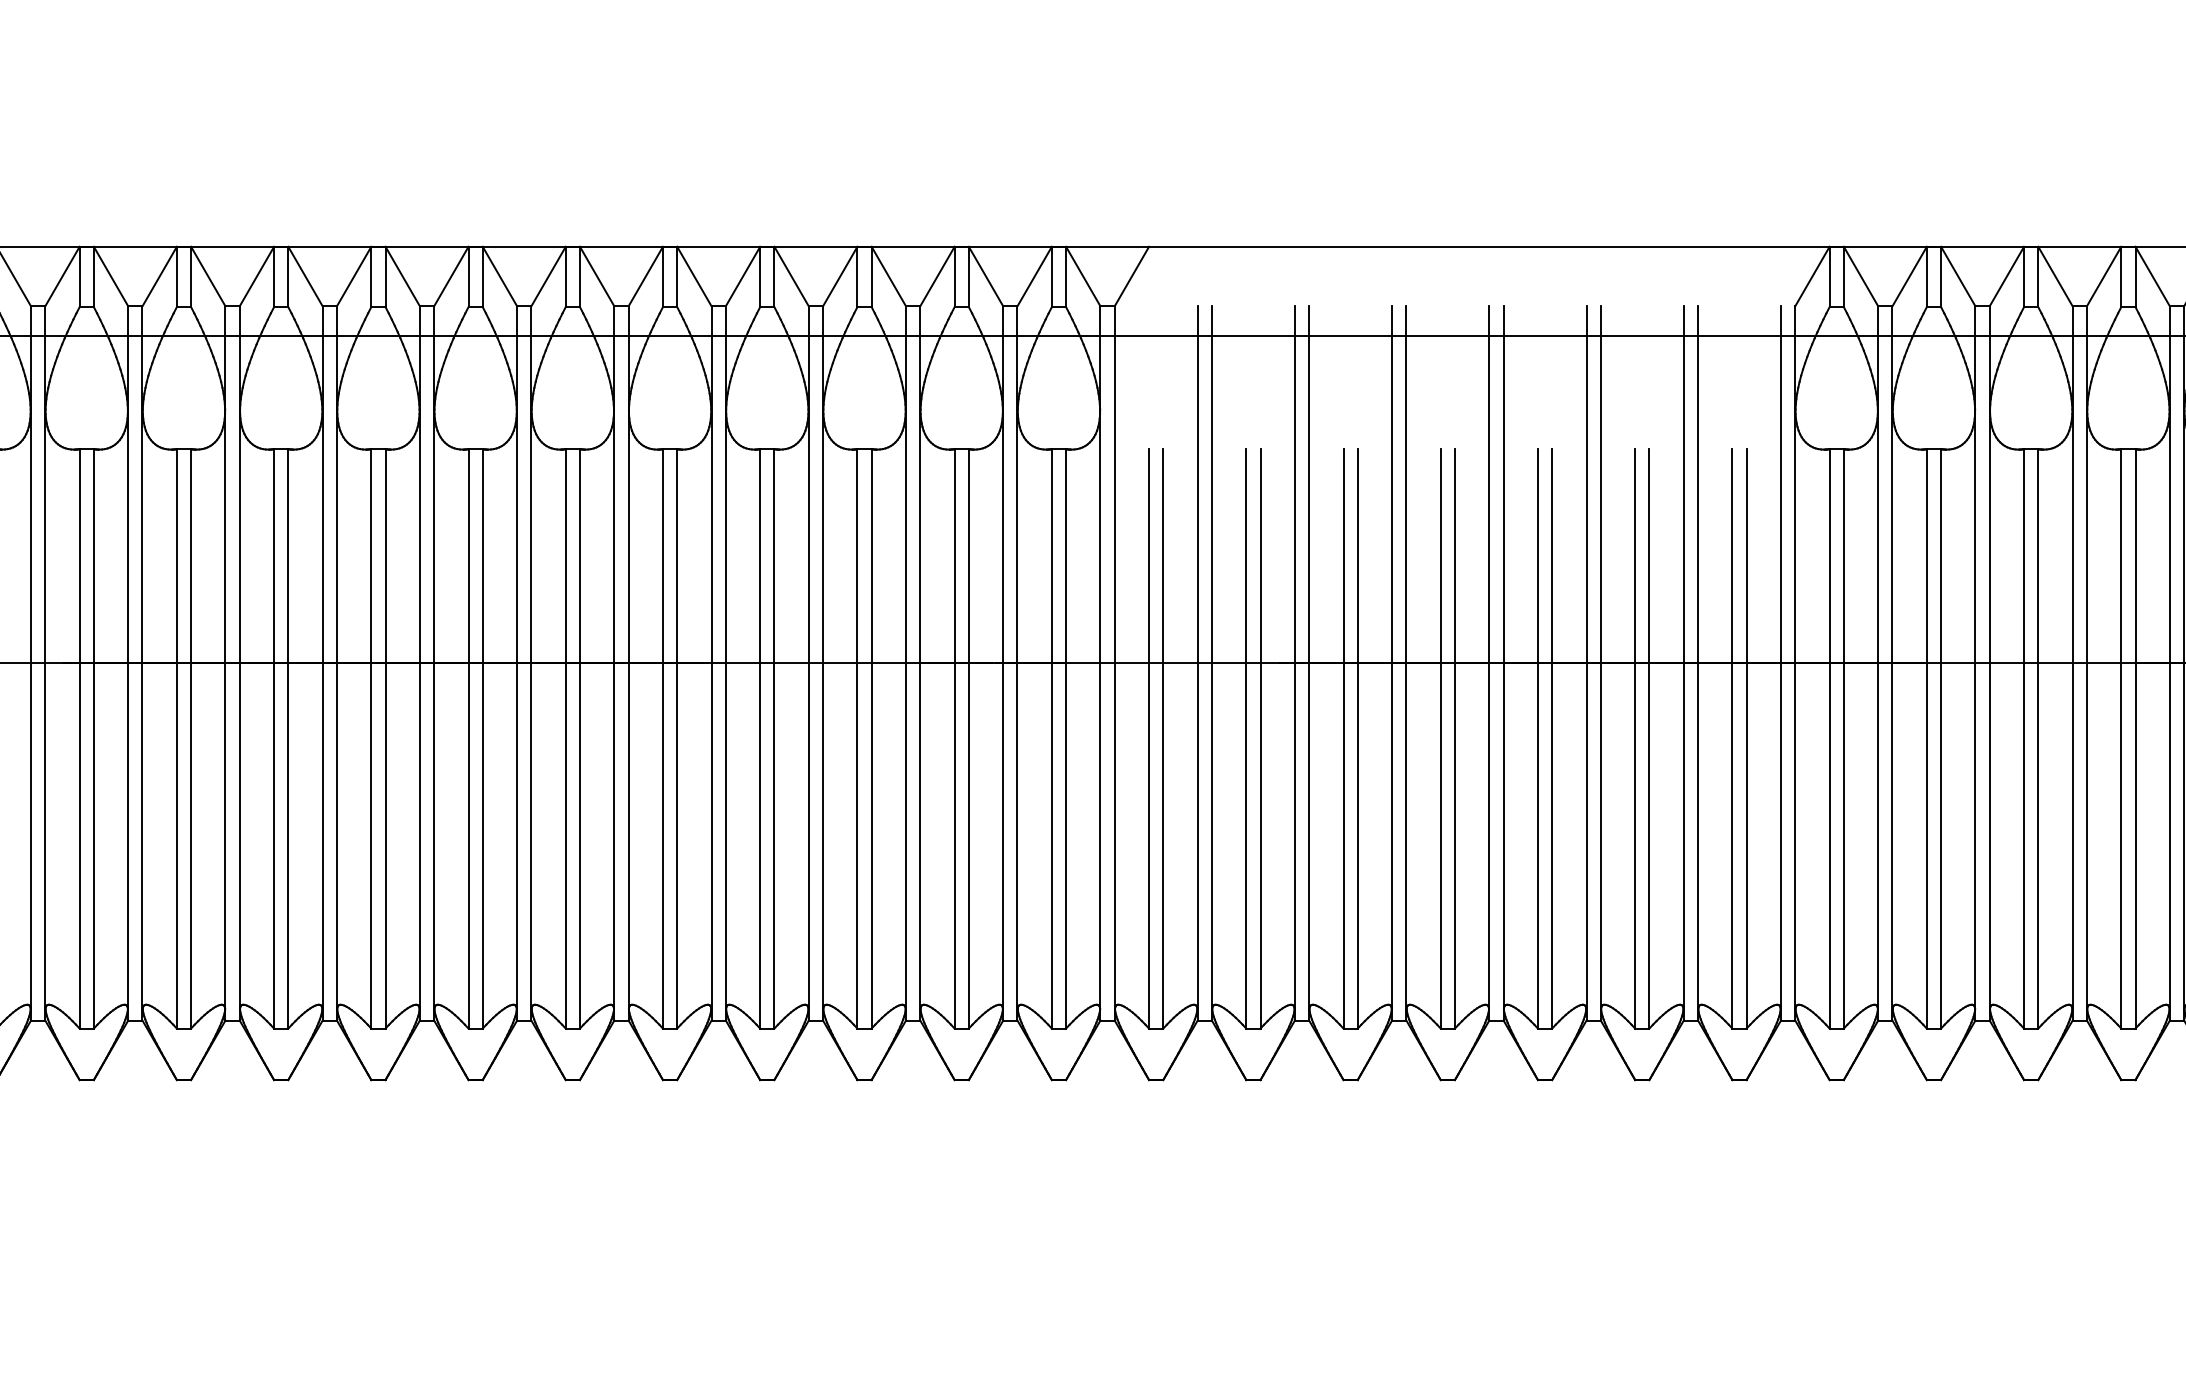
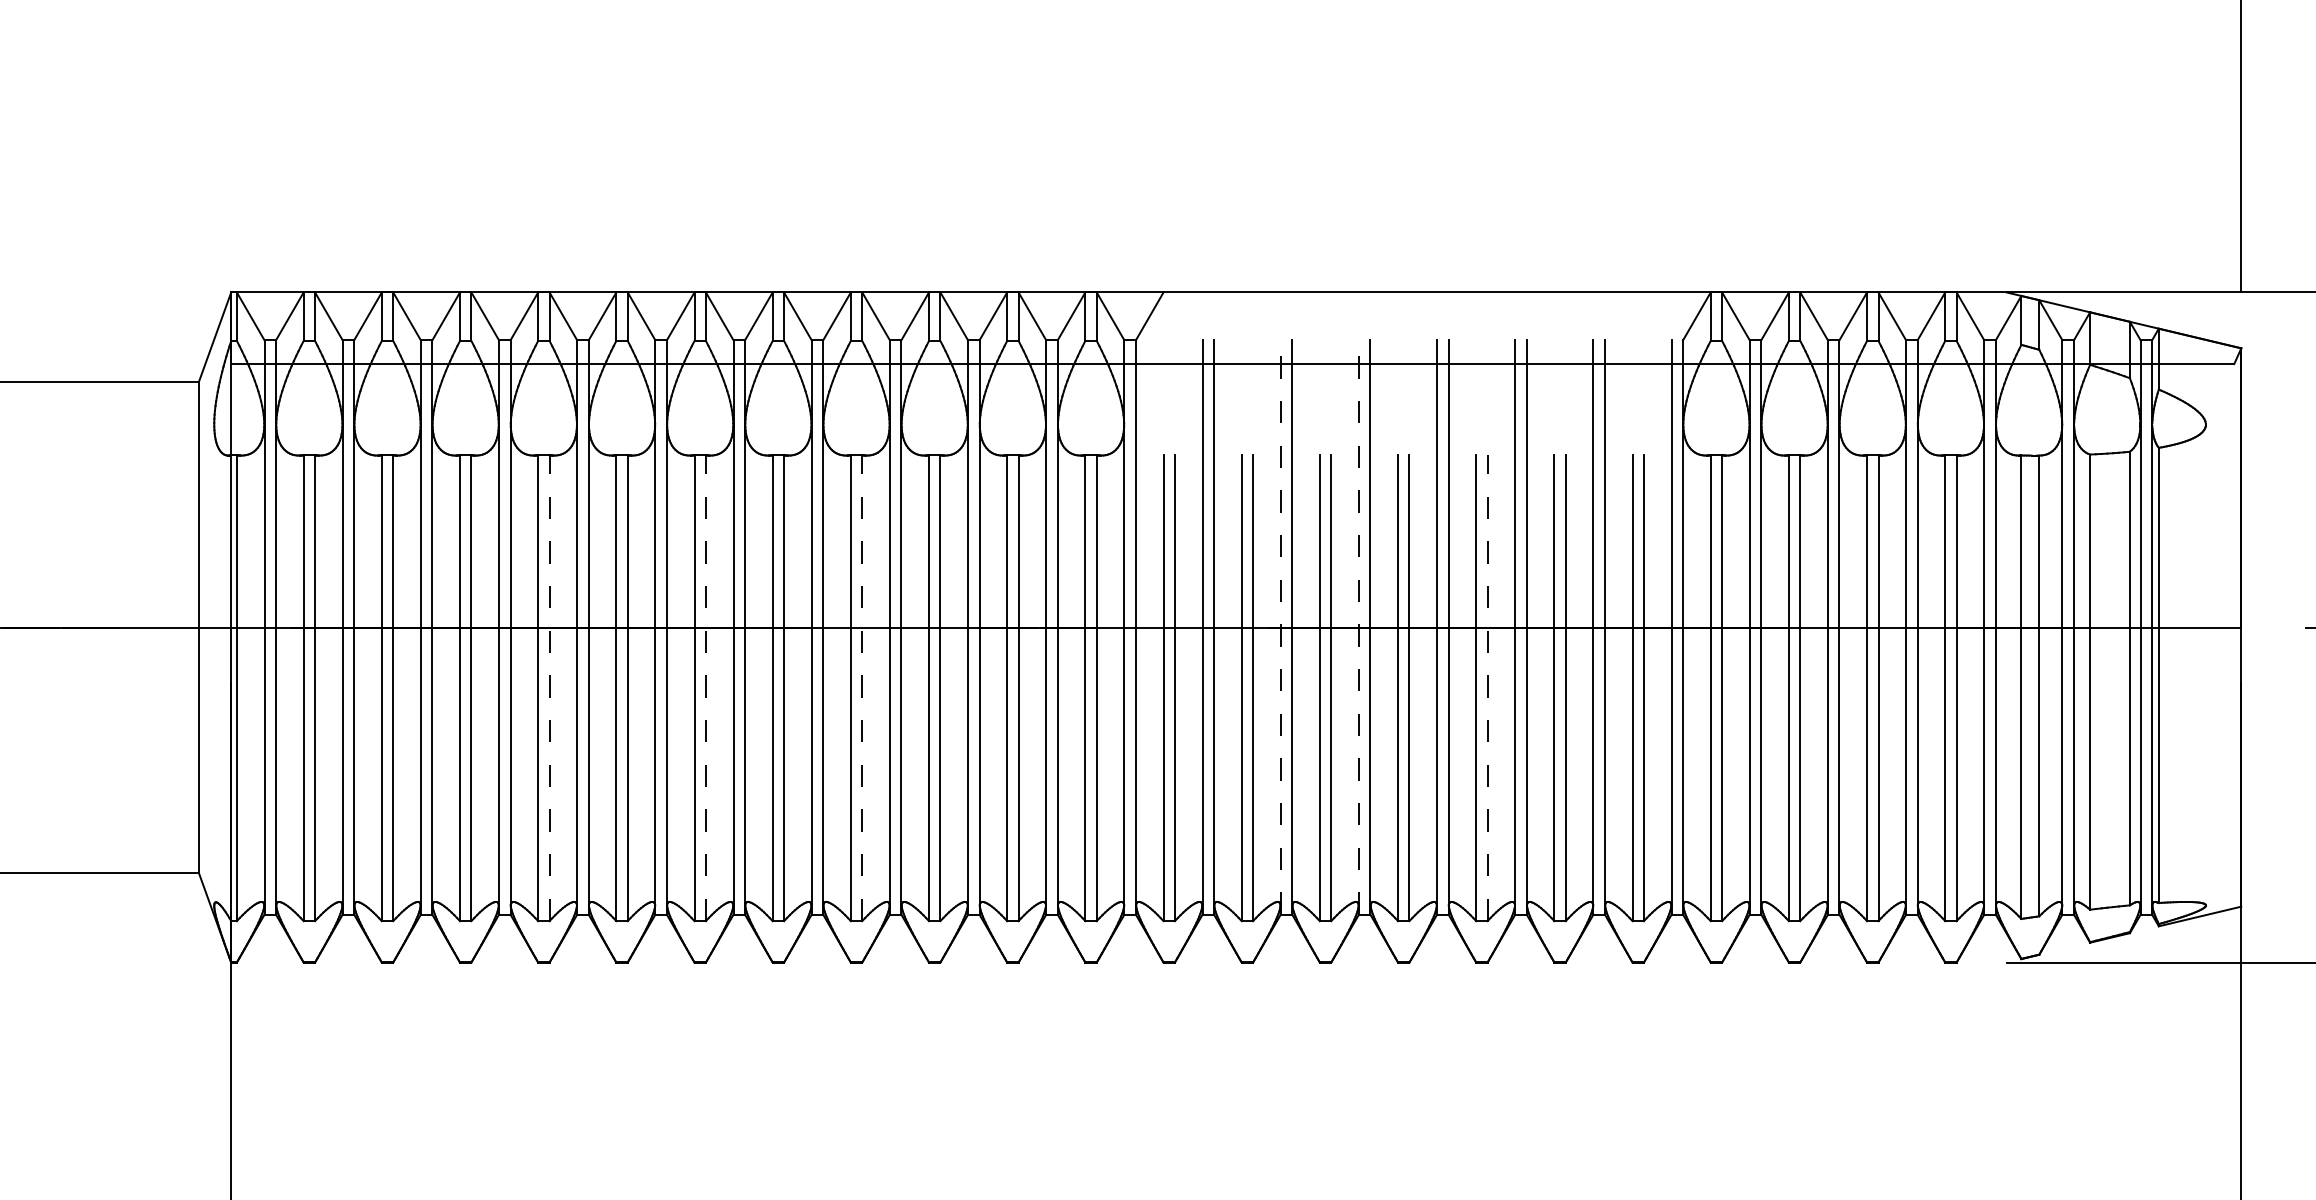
line: (1294, 663) -> (1280, 627), solid -> dashed
line: (1391, 663) -> (1358, 627), solid -> dashed
line: (385, 739) -> (549, 688), solid -> dashed
line: (579, 739) -> (705, 688), solid -> dashed
line: (774, 739) -> (862, 688), solid -> dashed
line: (1552, 739) -> (1487, 688), solid -> dashed

